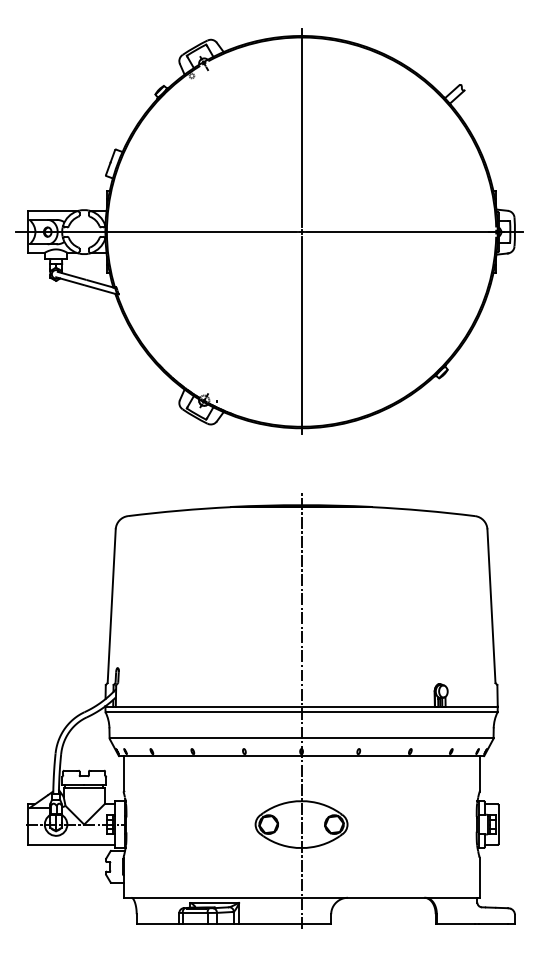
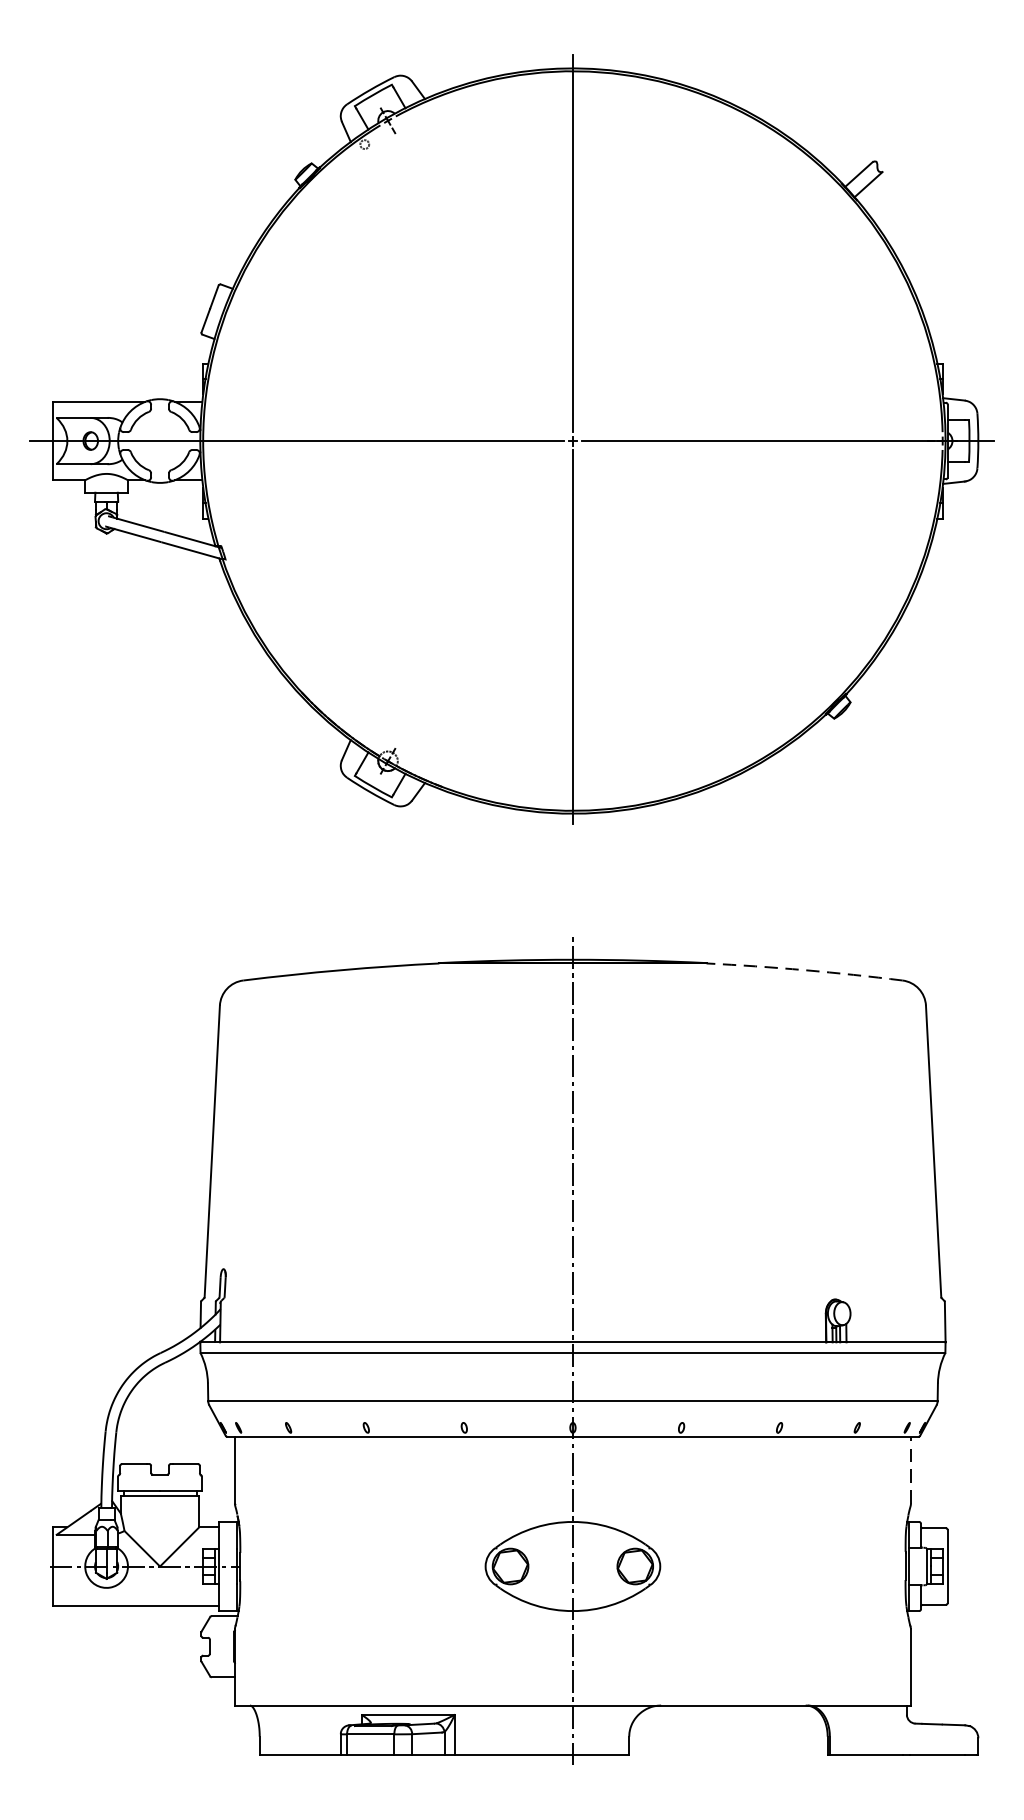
arc: (423, 510) -> (804, 969), solid -> dashed
line: (479, 773) -> (910, 1469), solid -> dashed

